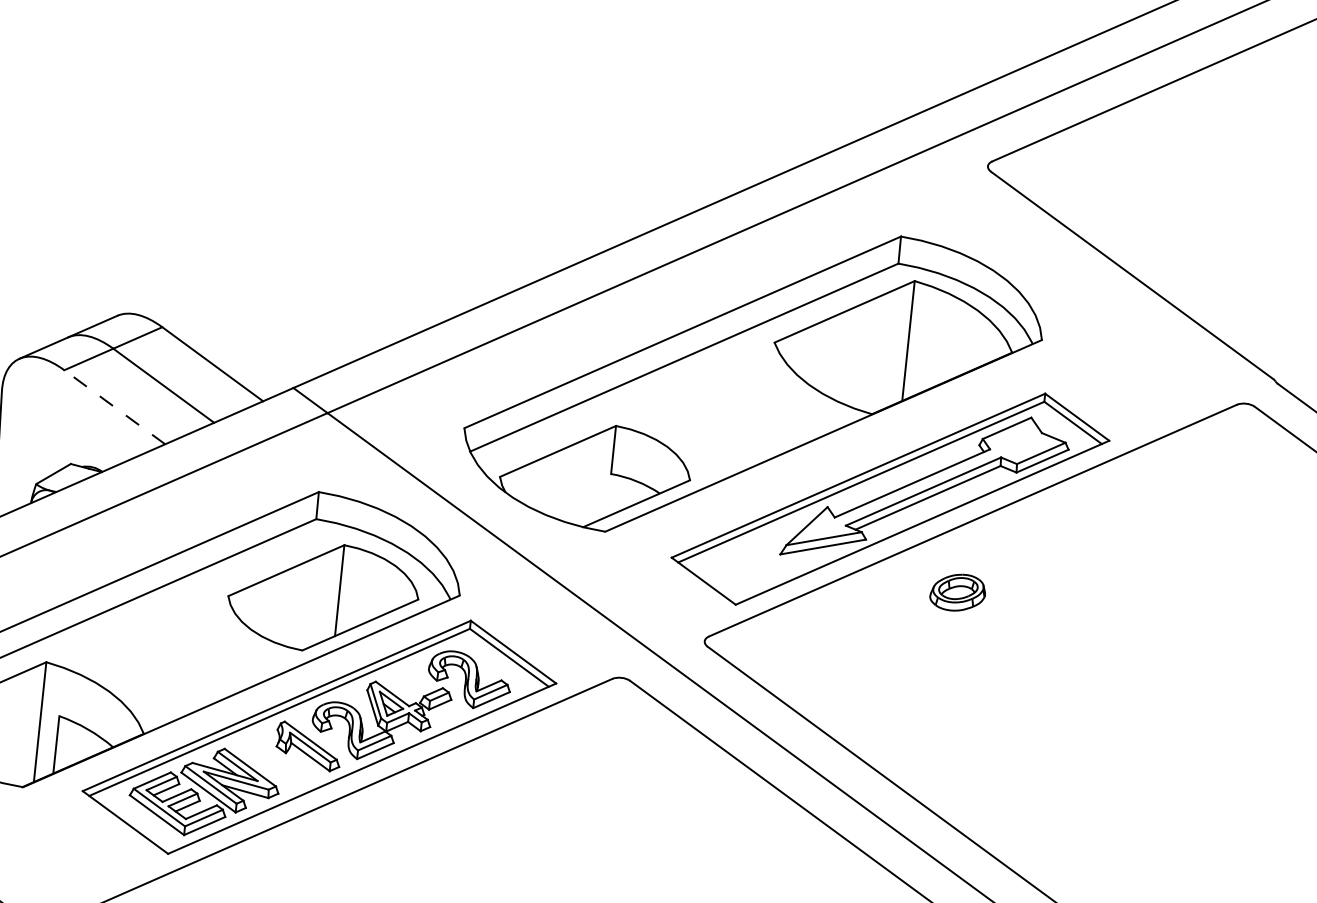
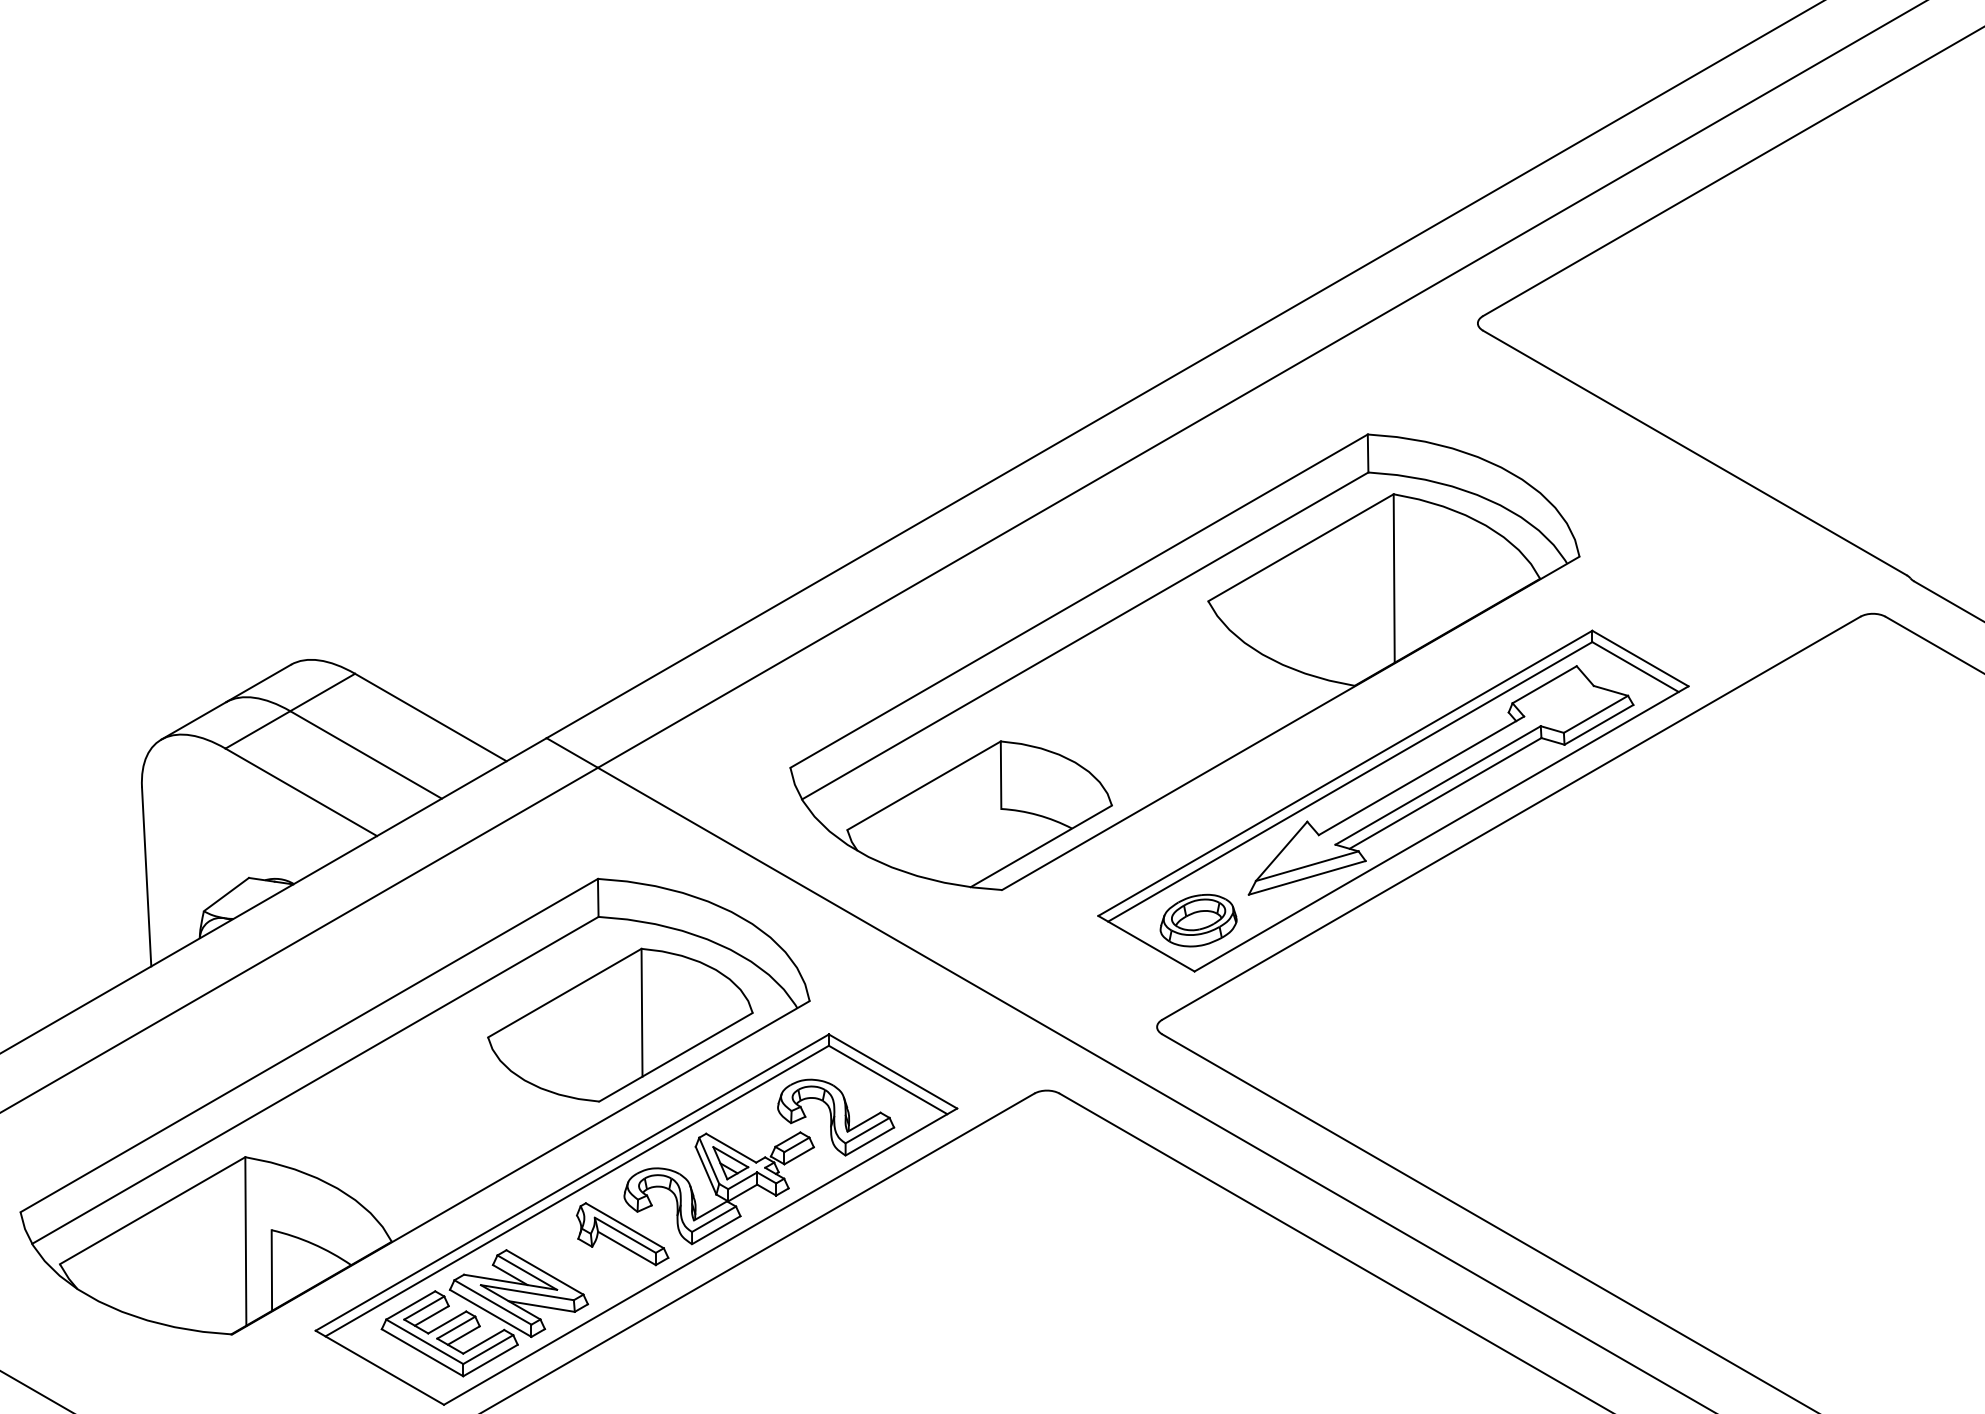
line: (114, 407) -> (300, 792), dashed -> solid
part: (957, 592) -> (1198, 920), moved

